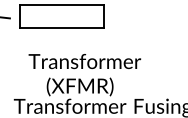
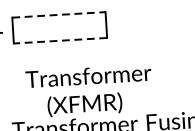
line: (61, 5) -> (58, 15), solid -> dashed
line: (61, 28) -> (60, 40), solid -> dashed

